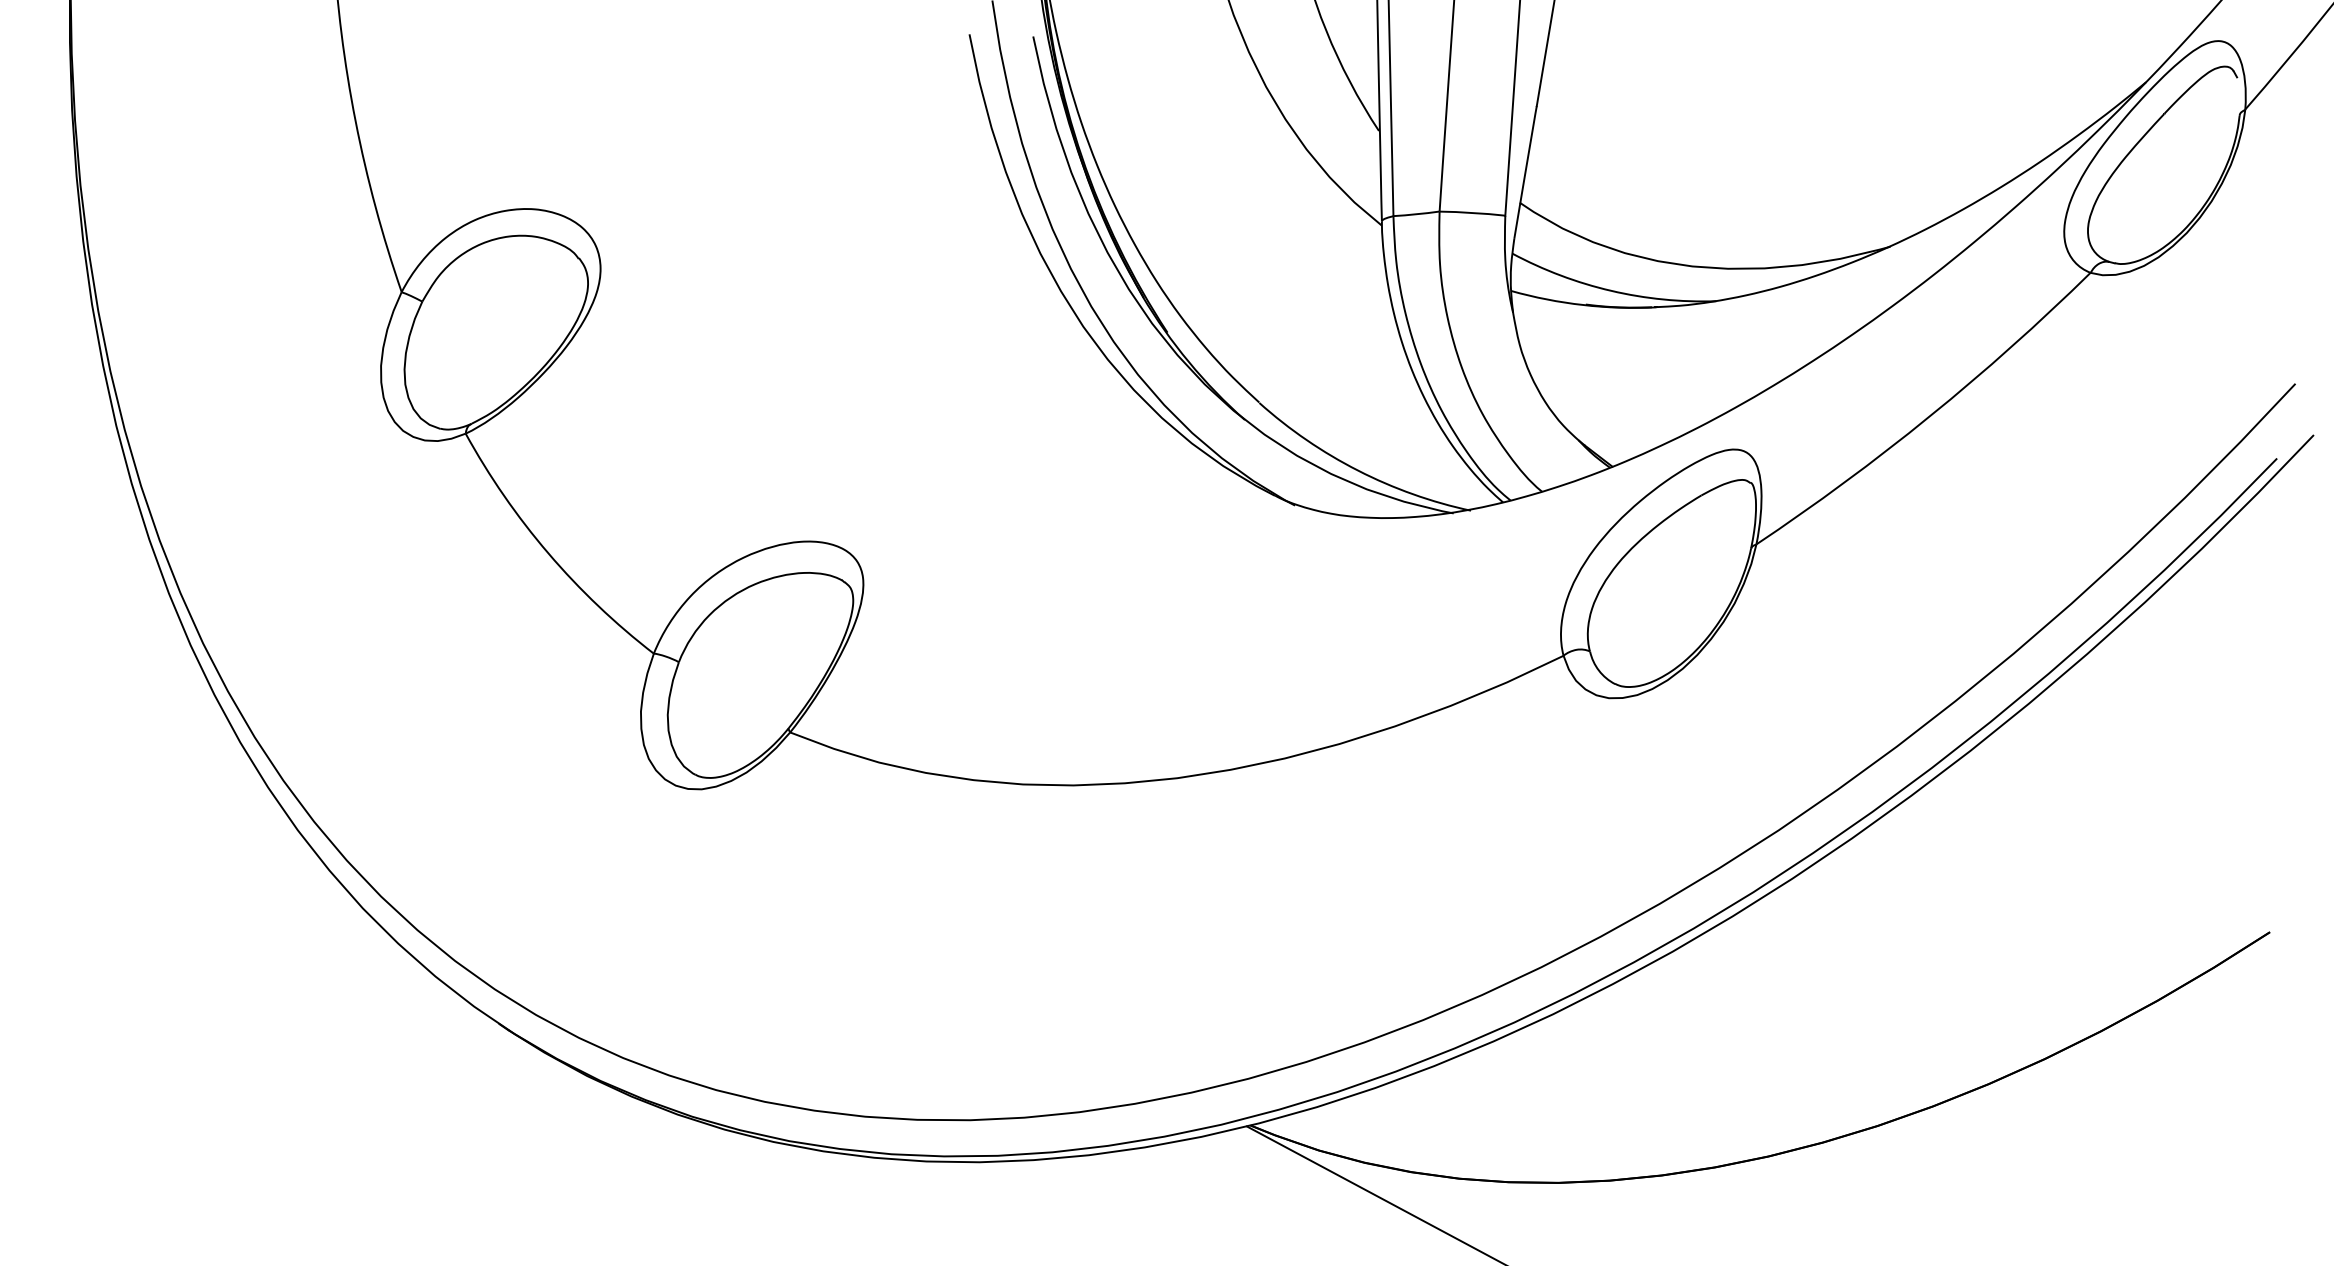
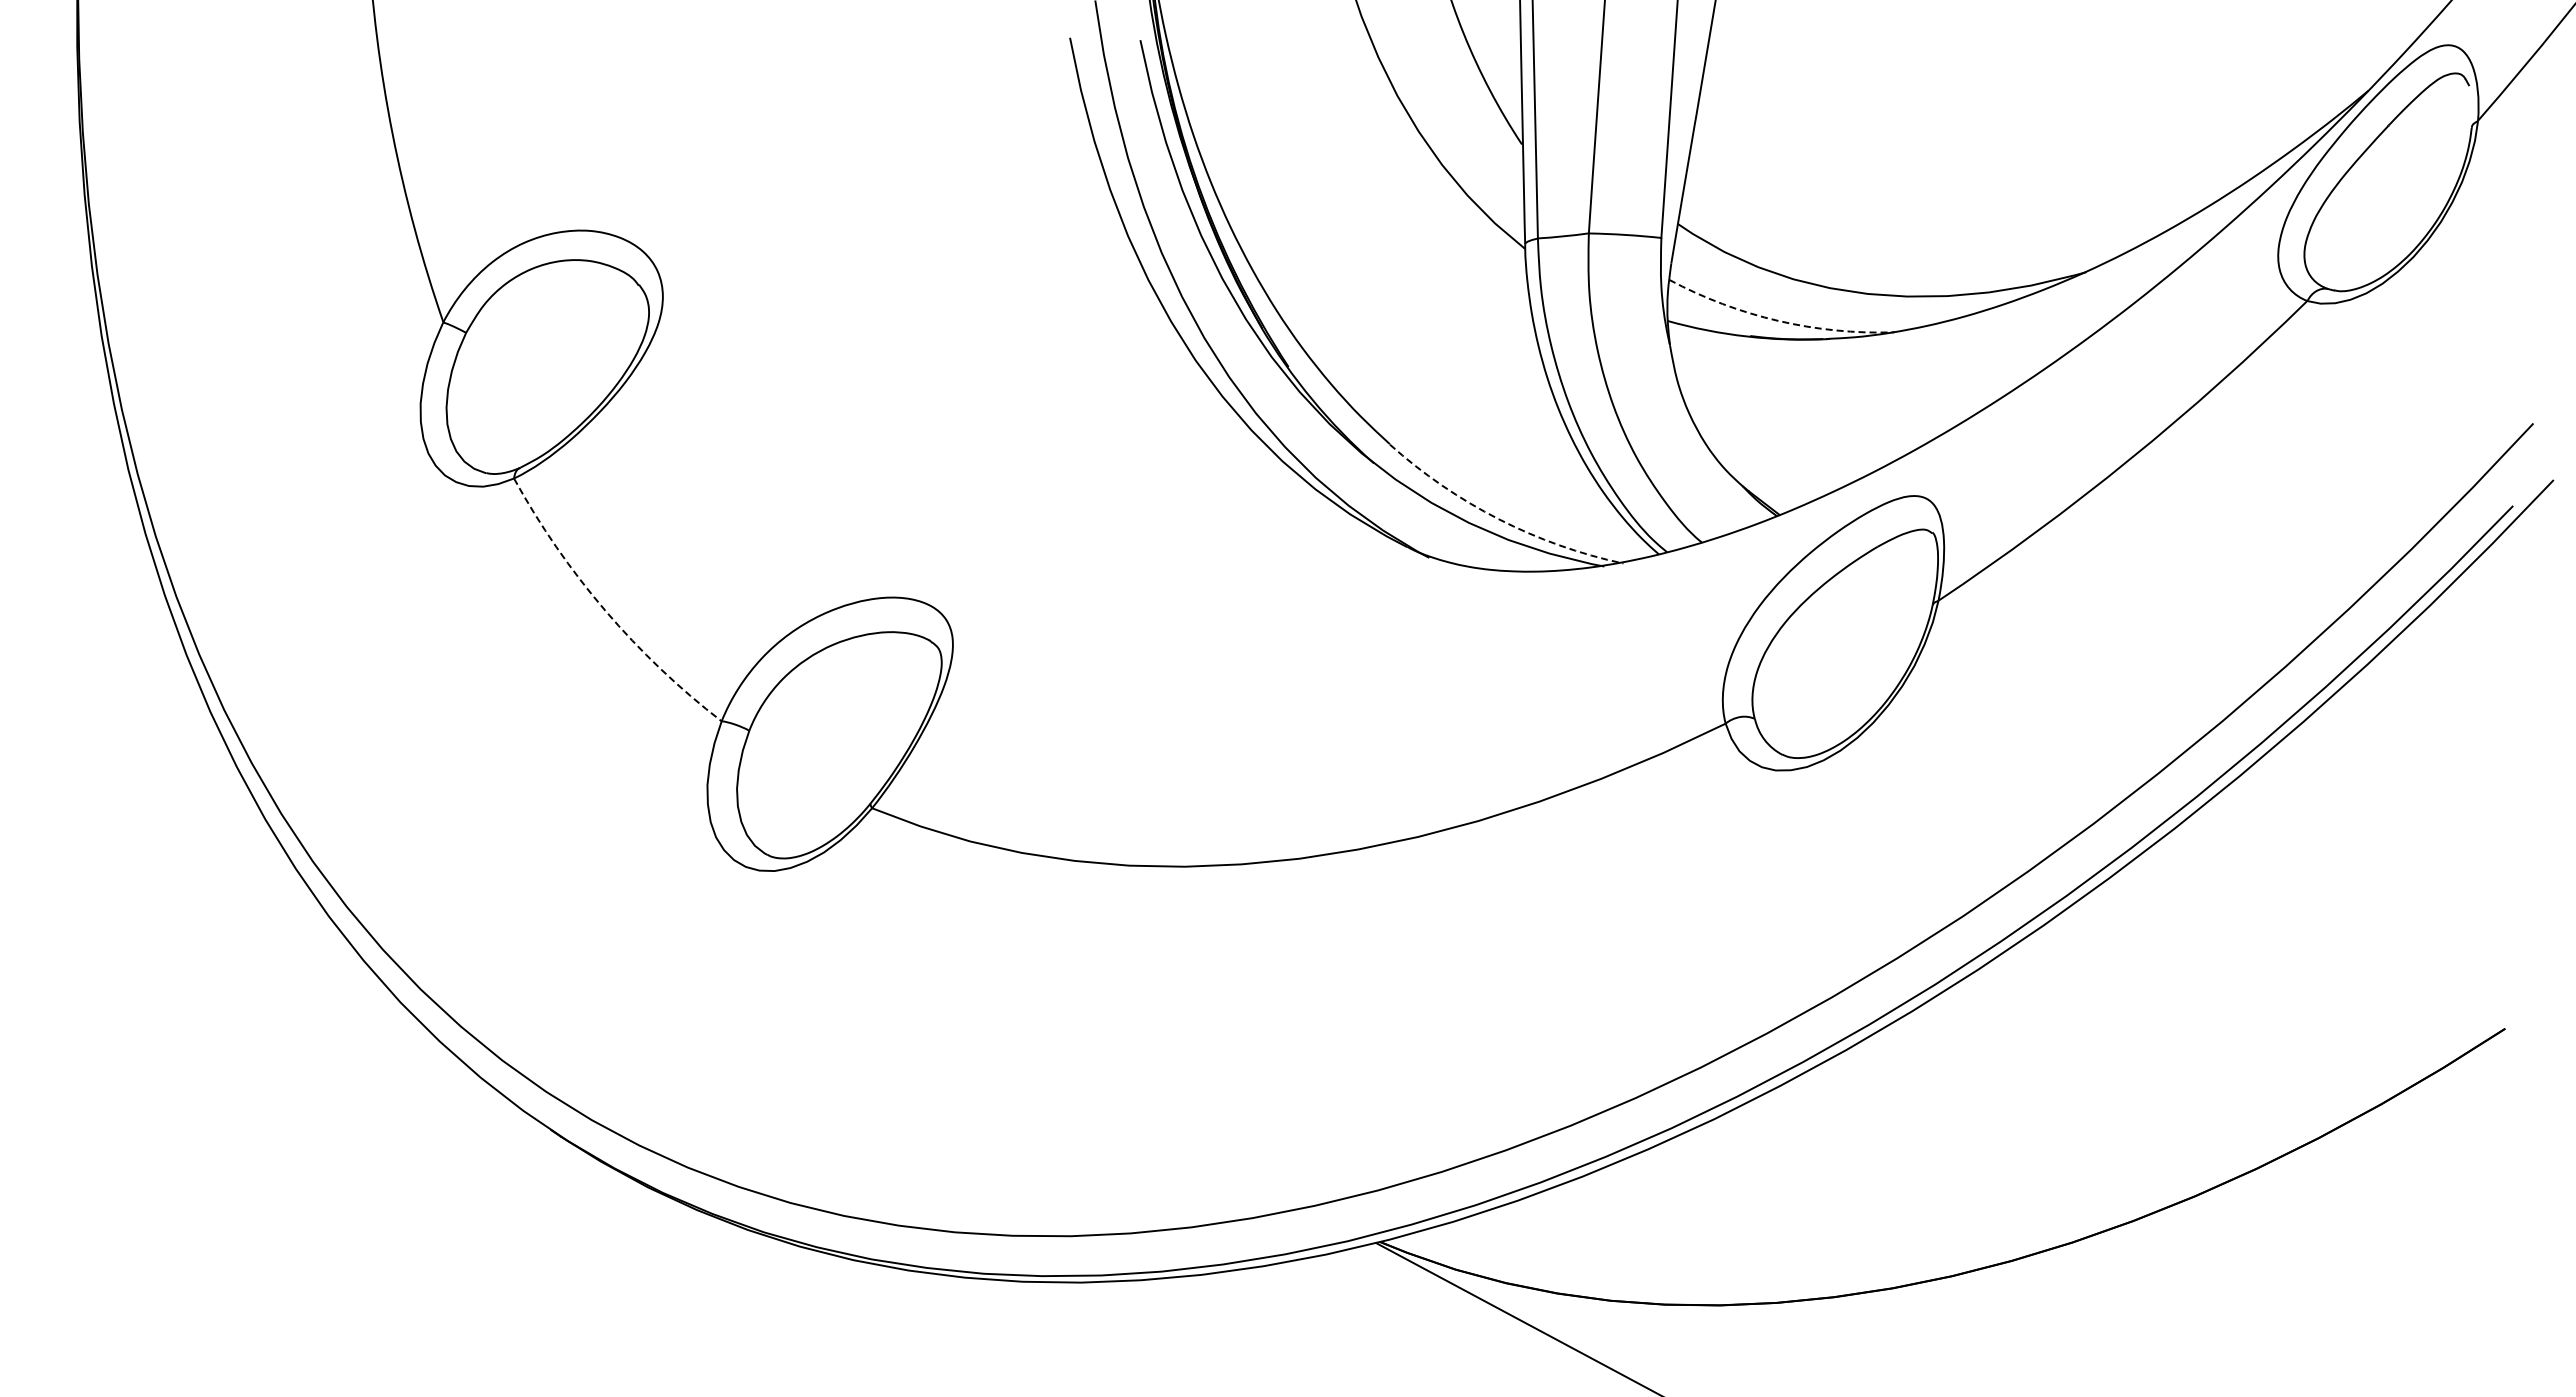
arc: (1611, 290) -> (1778, 320), solid -> dashed
arc: (1358, 470) -> (1499, 519), solid -> dashed
arc: (548, 553) -> (605, 610), solid -> dashed

